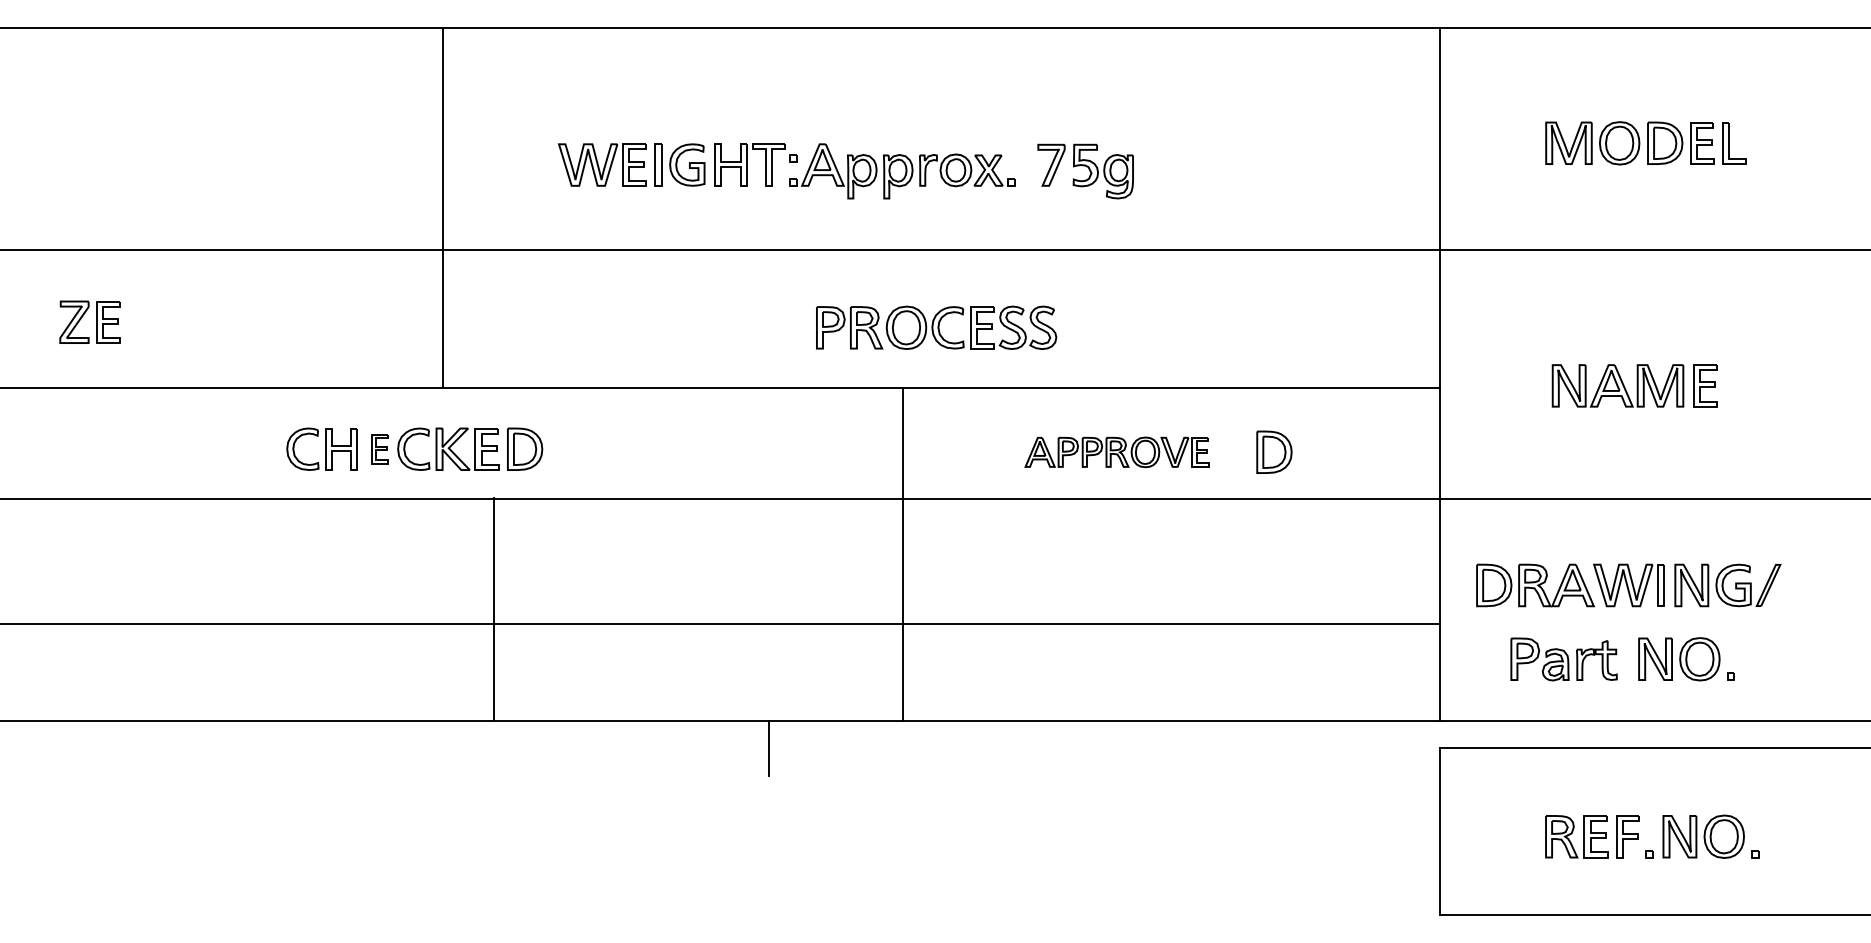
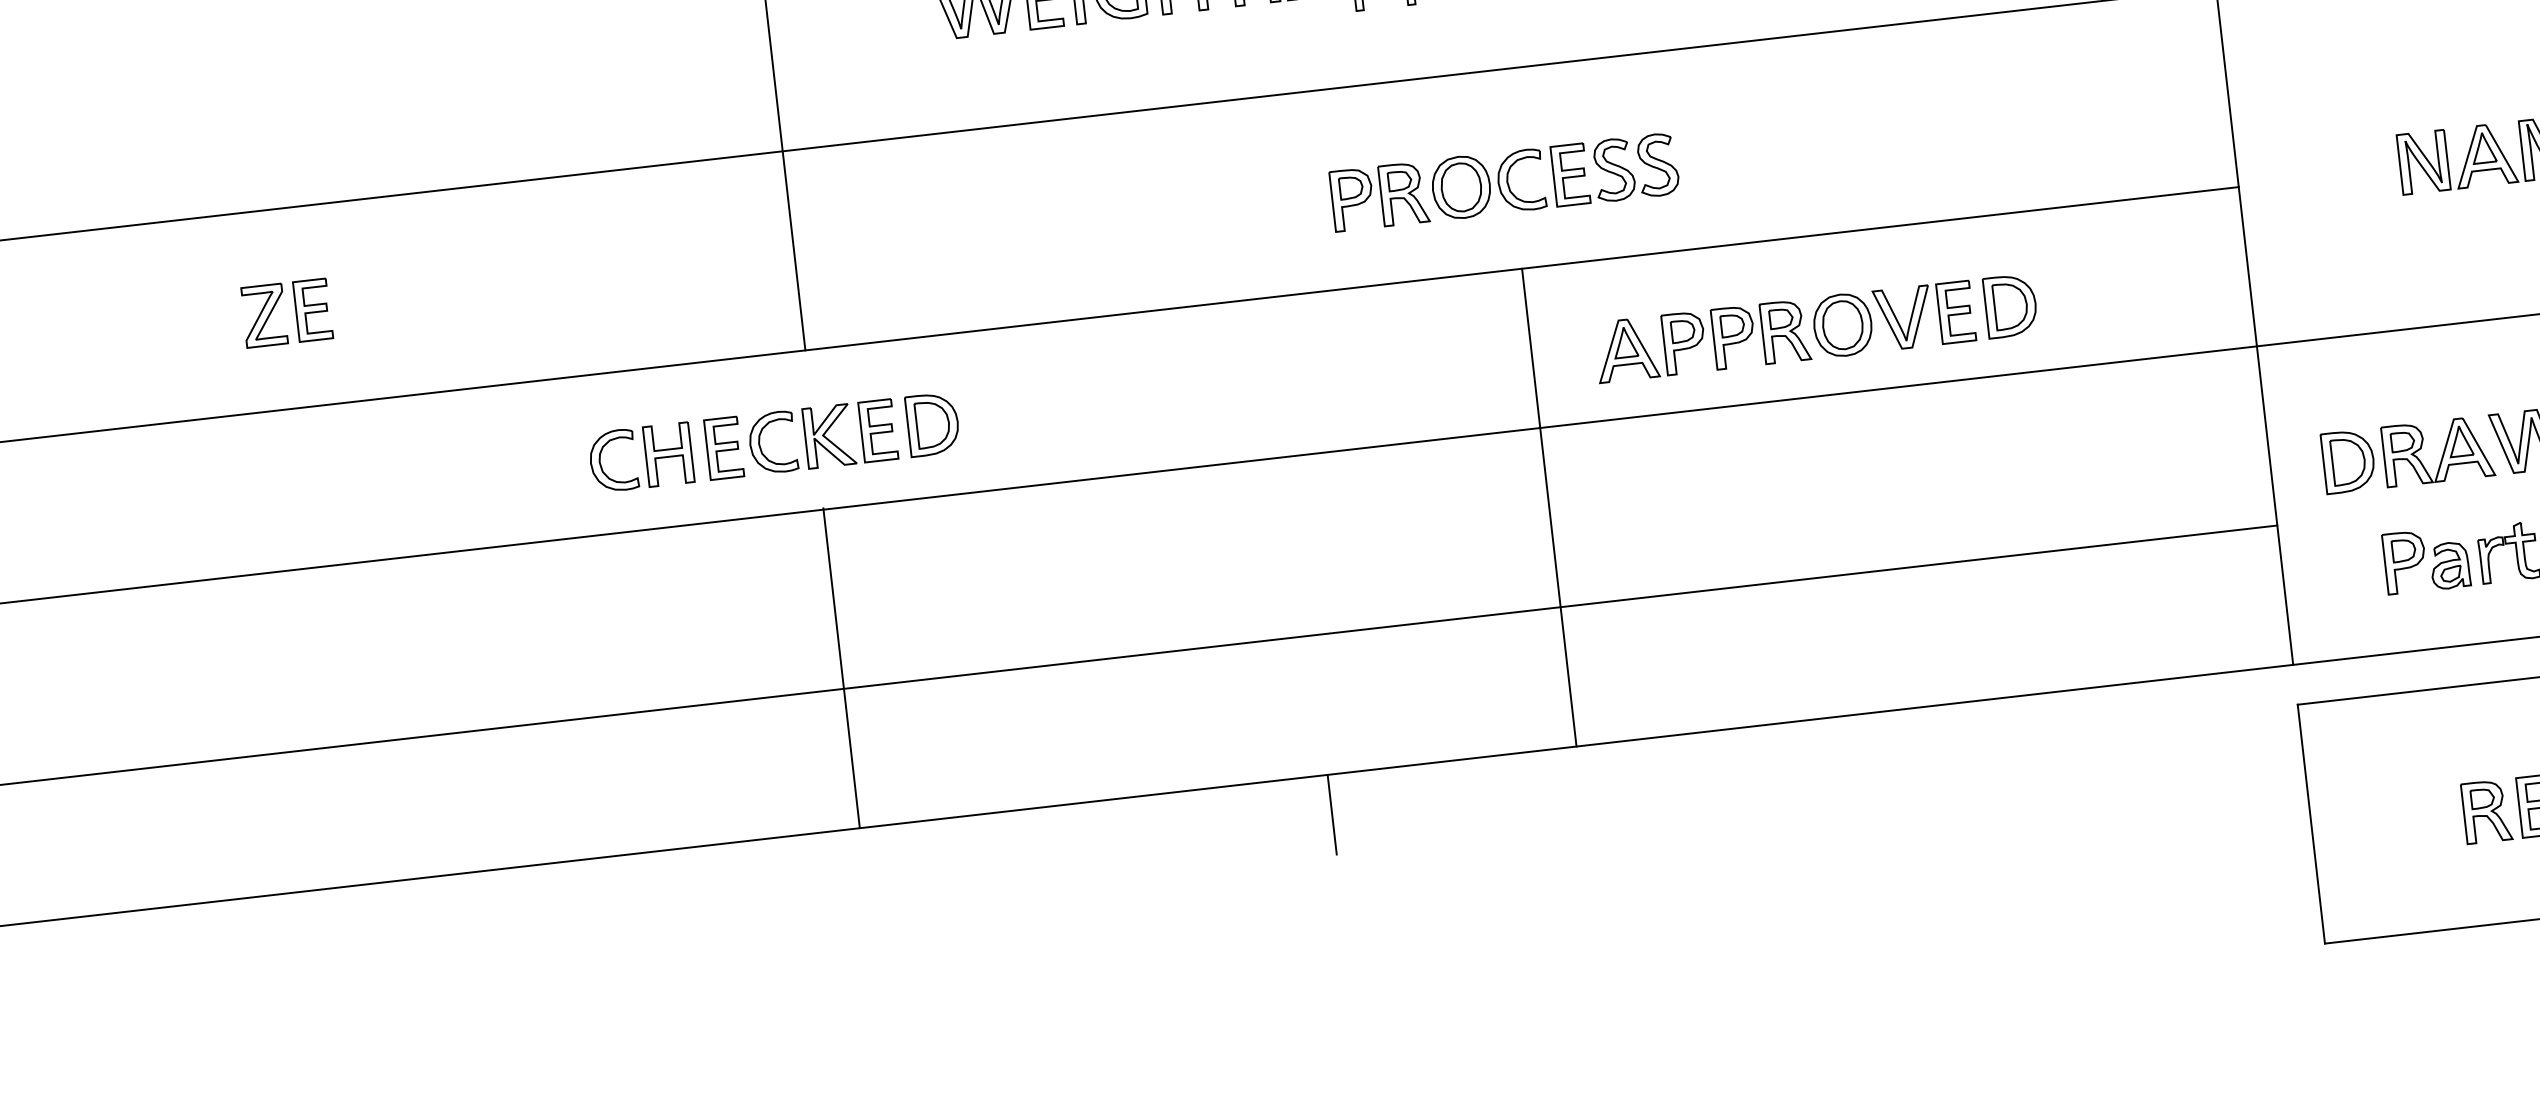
part: (379, 449) -> (723, 448), size x1.43
part: (1116, 452) -> (1783, 332), size x1.43
line: (902, 554) -> (1548, 507), moved
line: (494, 608) -> (841, 666), moved

